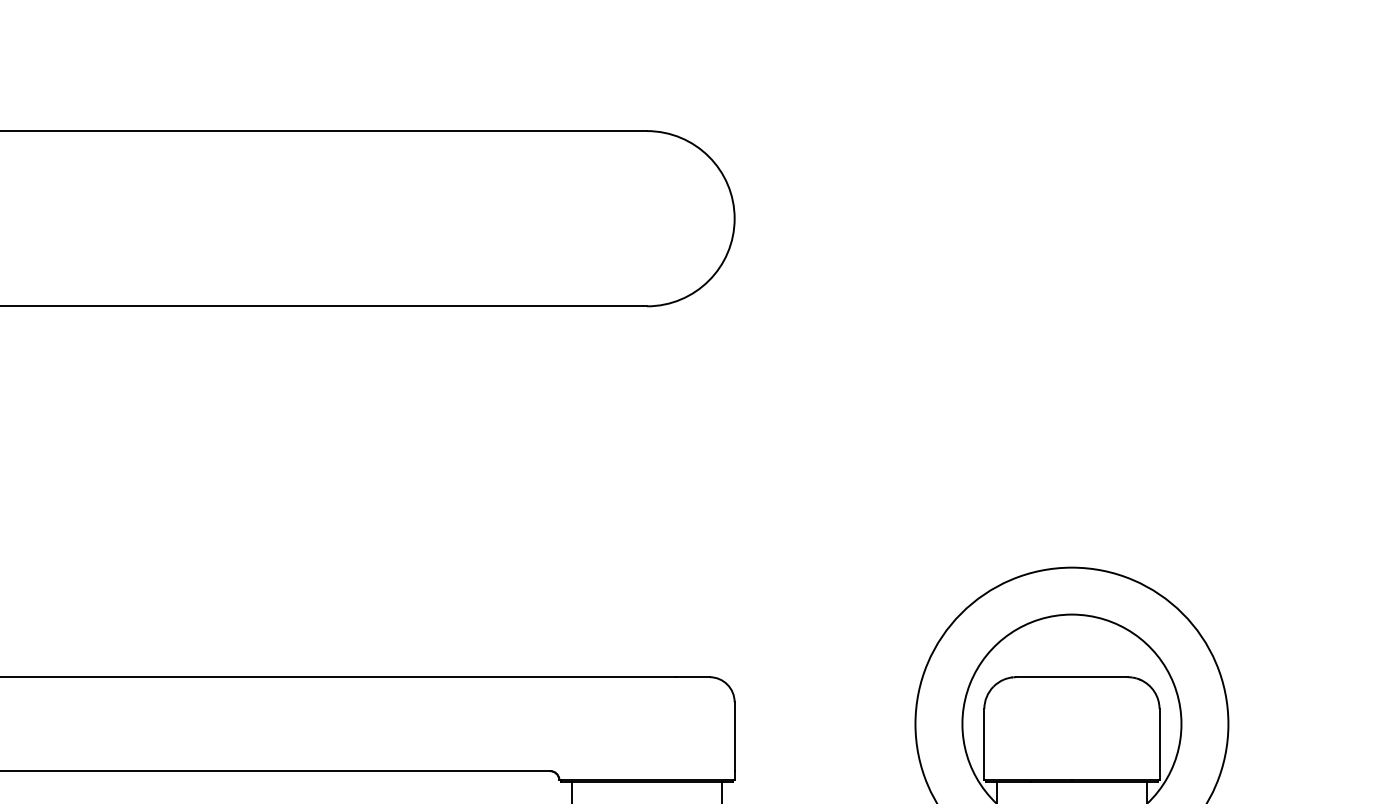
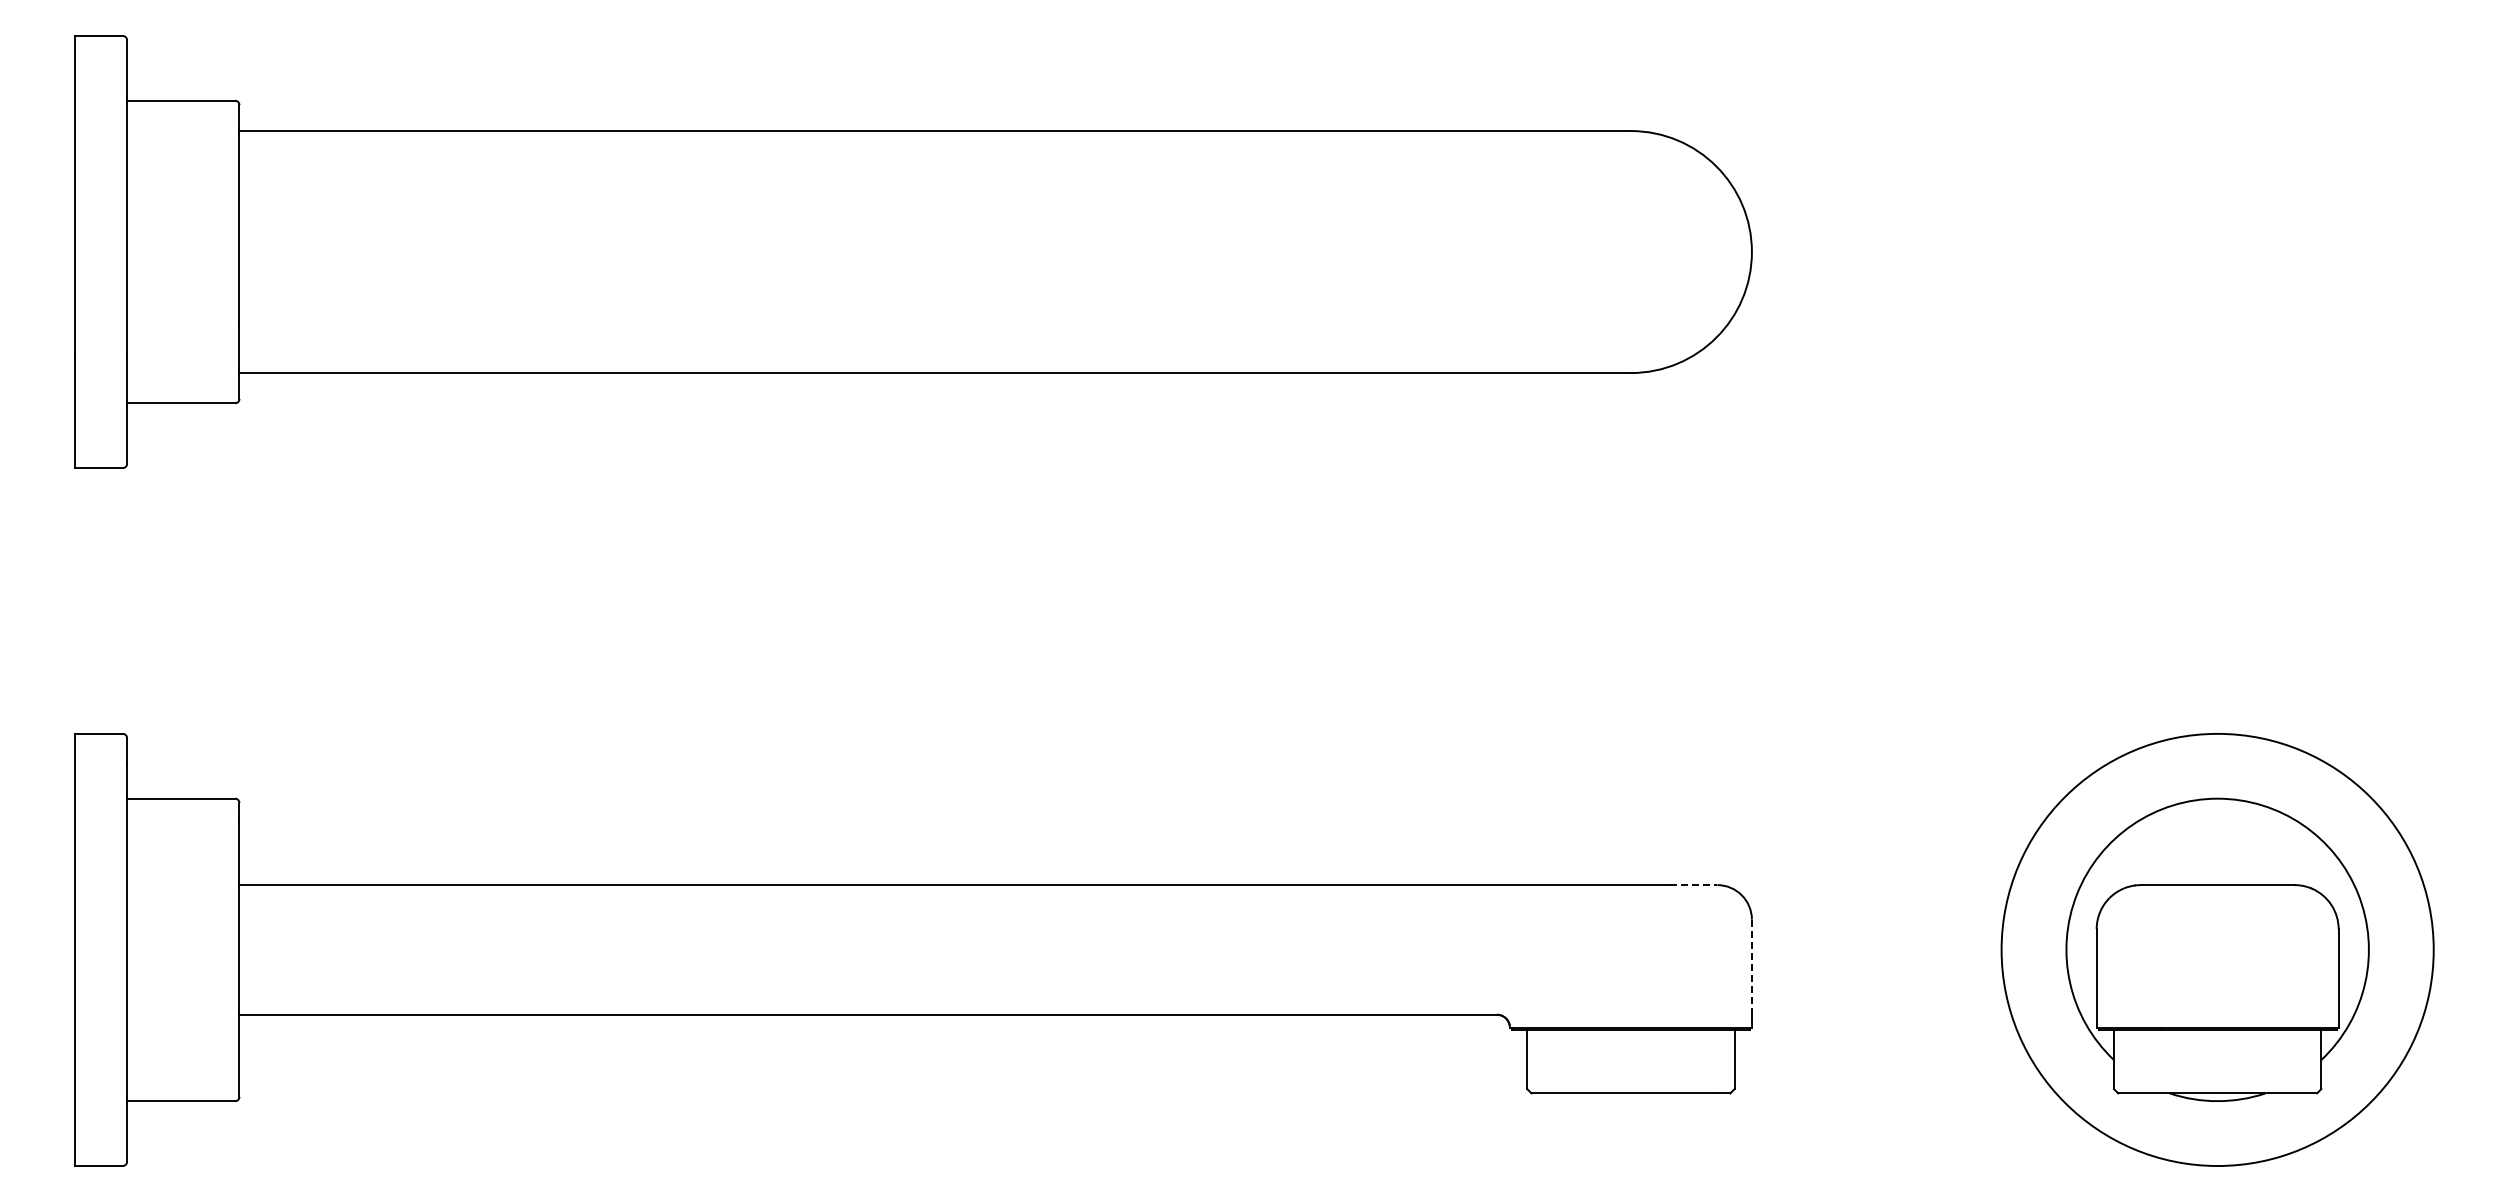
line: (692, 677) -> (1693, 885), solid -> dashed
line: (734, 736) -> (1751, 967), solid -> dashed

